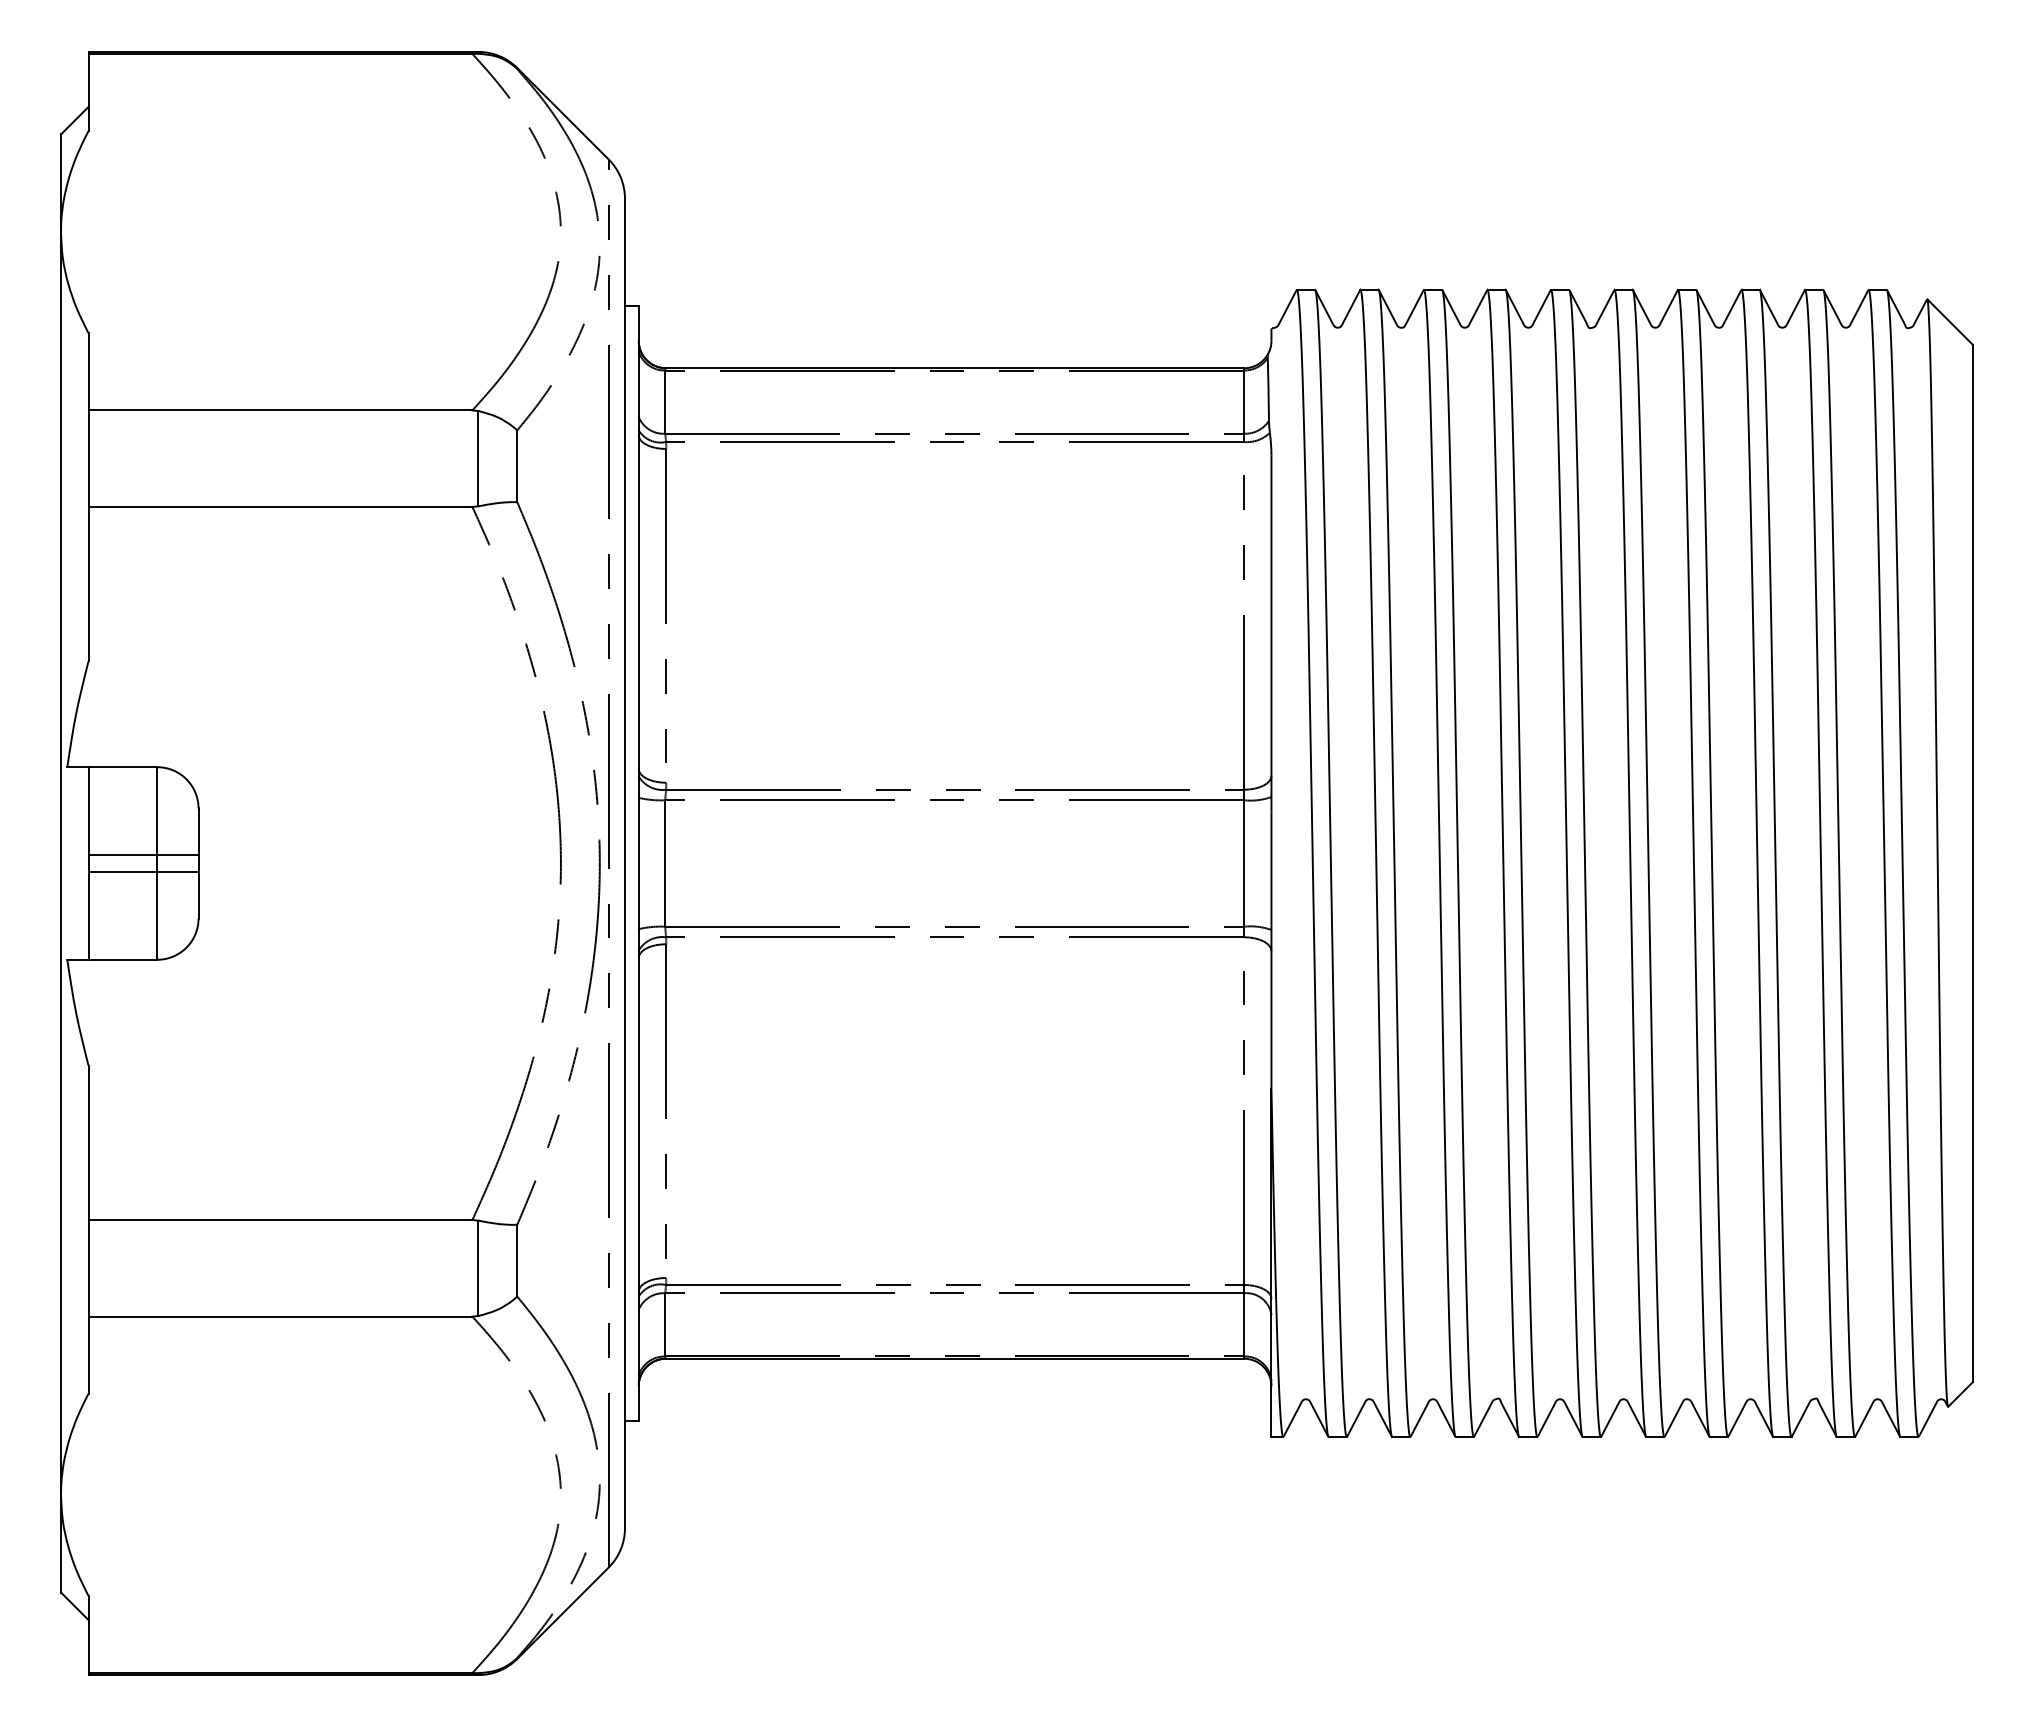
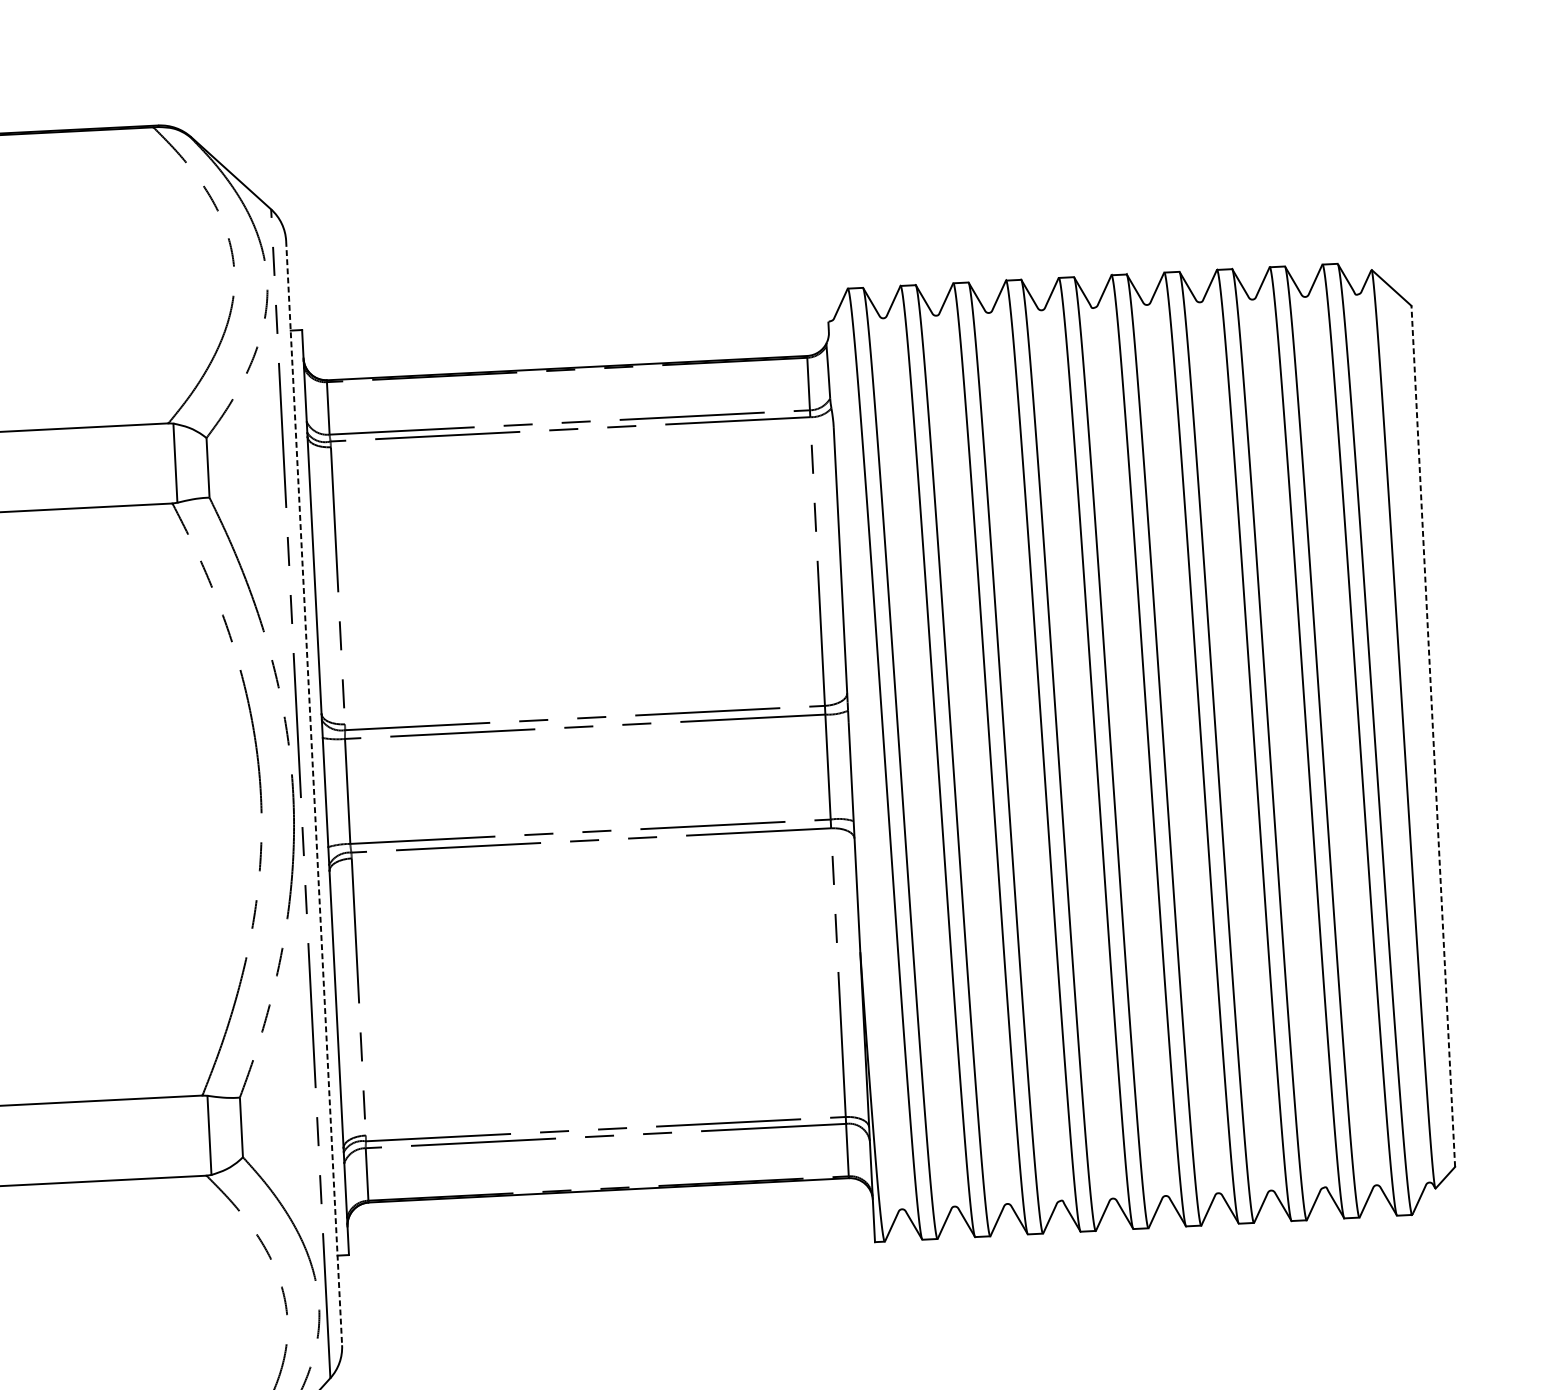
line: (624, 863) -> (313, 793), solid -> dashed
line: (1972, 863) -> (1432, 736), solid -> dashed

